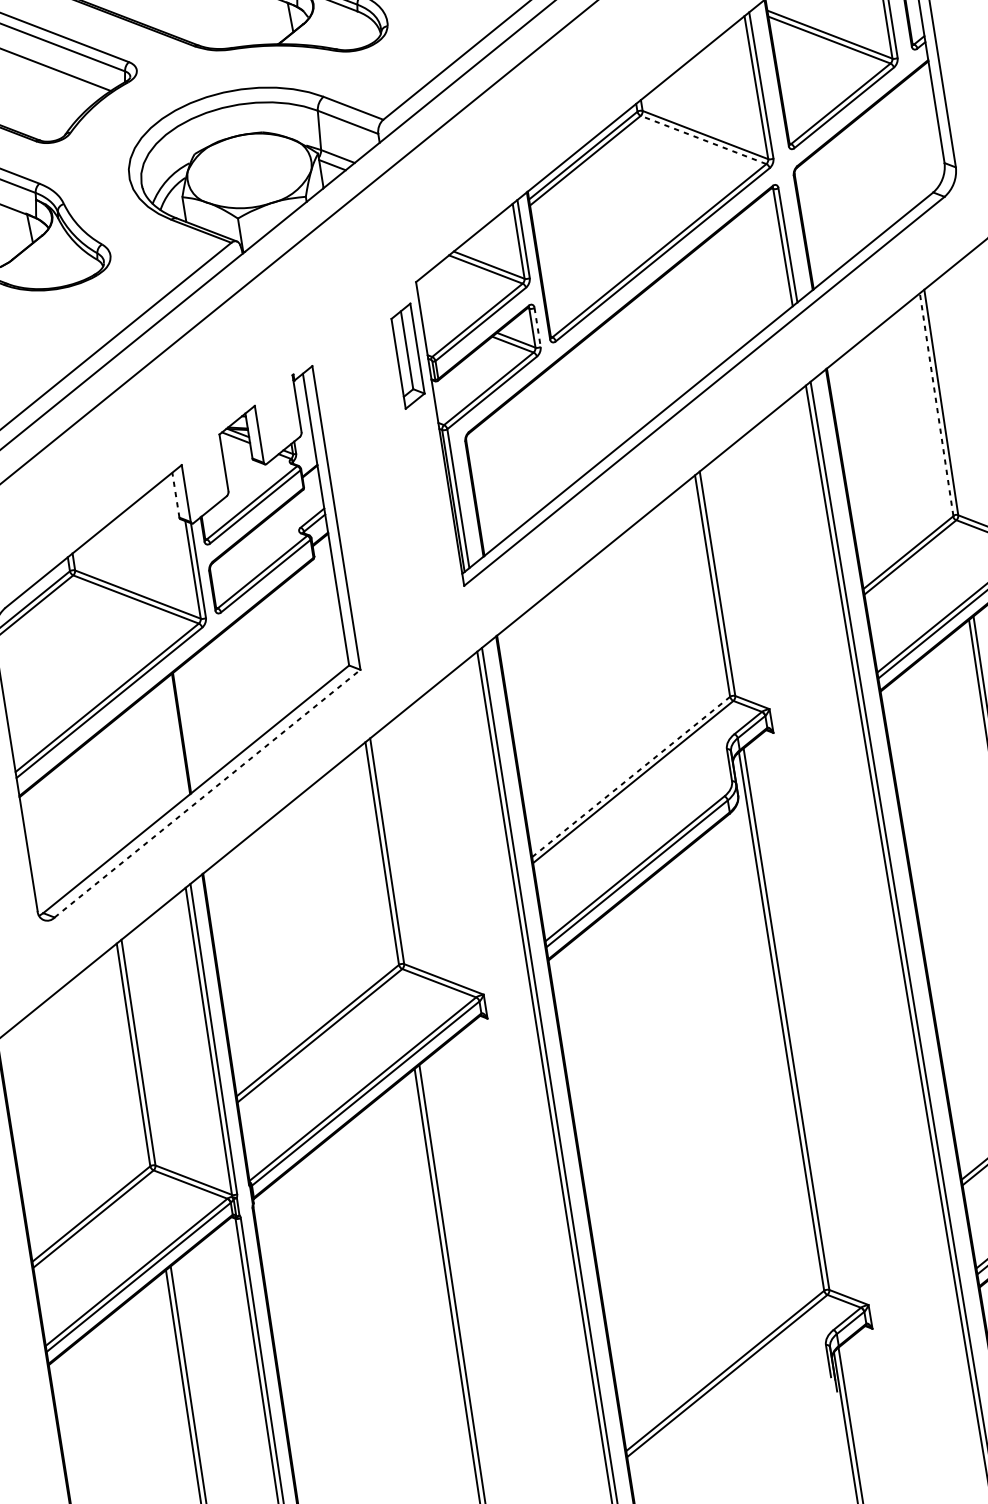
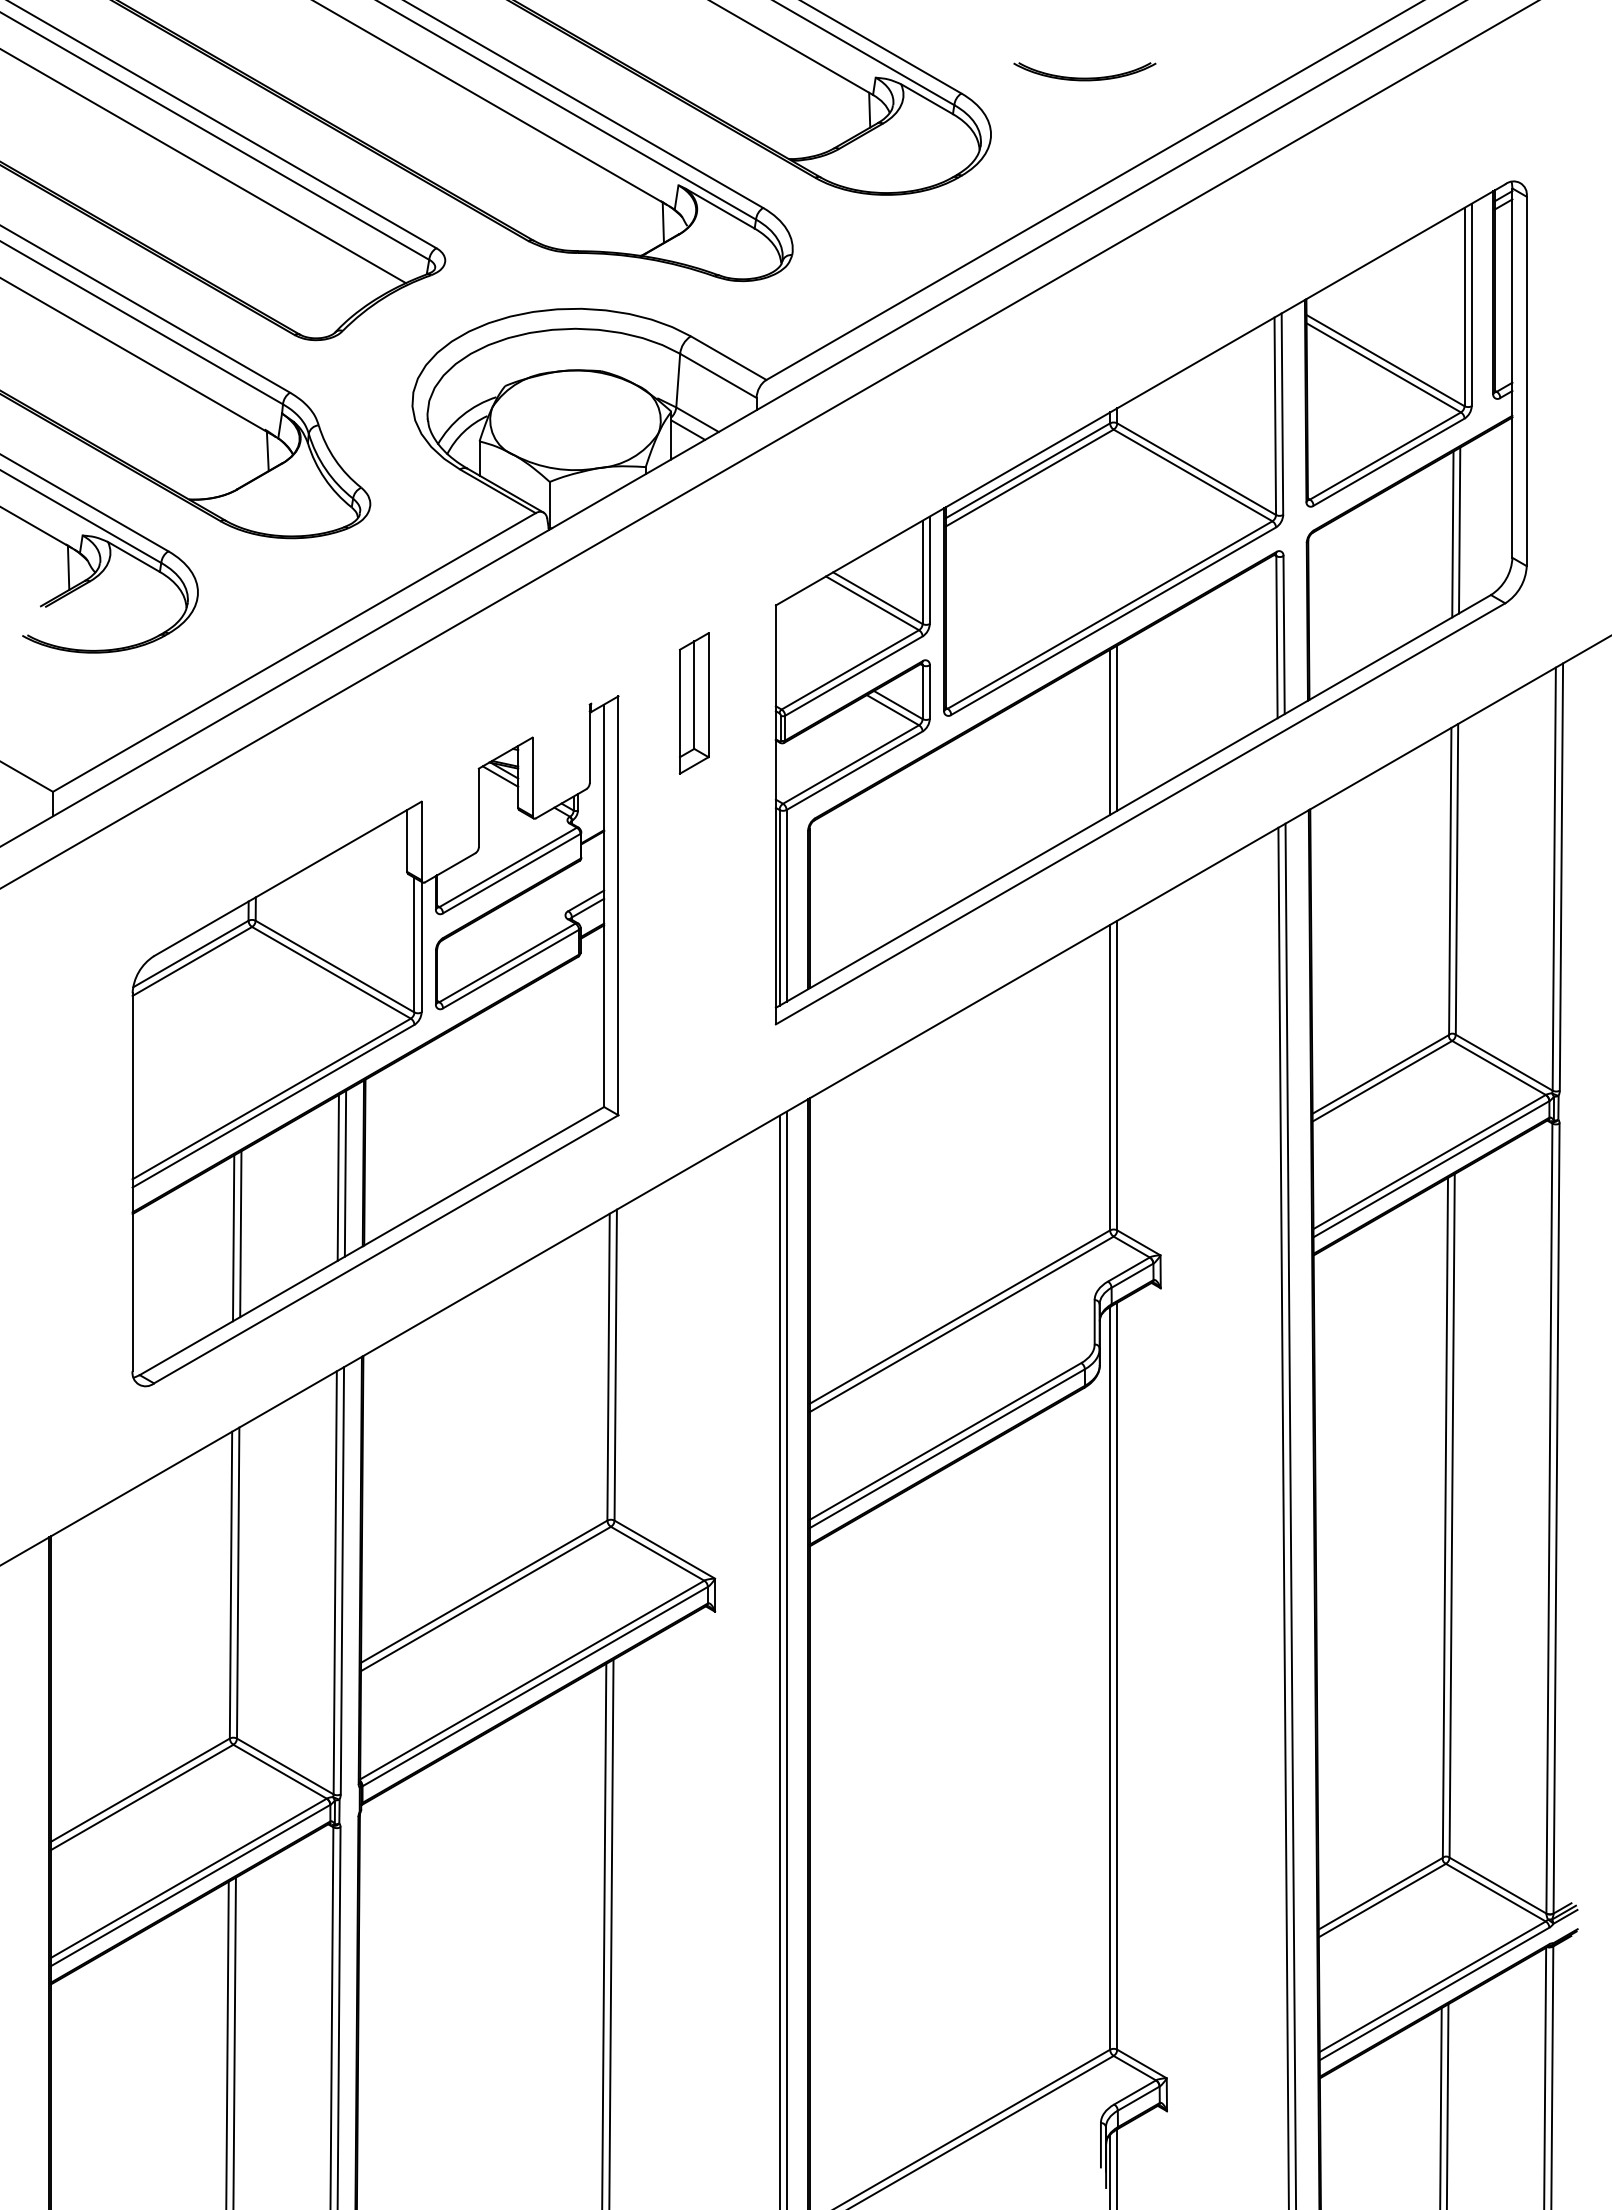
line: (703, 139) -> (1193, 475), dashed -> solid
line: (903, 149) -> (1459, 530), added
line: (898, 153) -> (1452, 534), added
line: (537, 327) -> (929, 692), dashed -> solid
line: (677, 331) -> (1117, 727), added
line: (673, 335) -> (1110, 731), added
part: (408, 356) -> (694, 703), moved
line: (936, 404) -> (1450, 880), dashed -> solid
line: (176, 494) -> (407, 840), dashed -> solid
line: (169, 743) -> (345, 1173), added
line: (163, 747) -> (337, 1177), added
line: (631, 776) -> (960, 1316), dashed -> solid
line: (207, 793) -> (386, 1249), dashed -> solid
line: (100, 799) -> (240, 1234), added
line: (95, 803) -> (233, 1238), added

